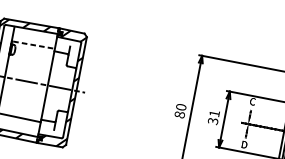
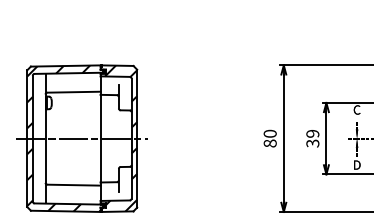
line: (33, 45) -> (73, 92), dashed -> solid
text: (214, 113) -> (312, 133), 31 -> 39

